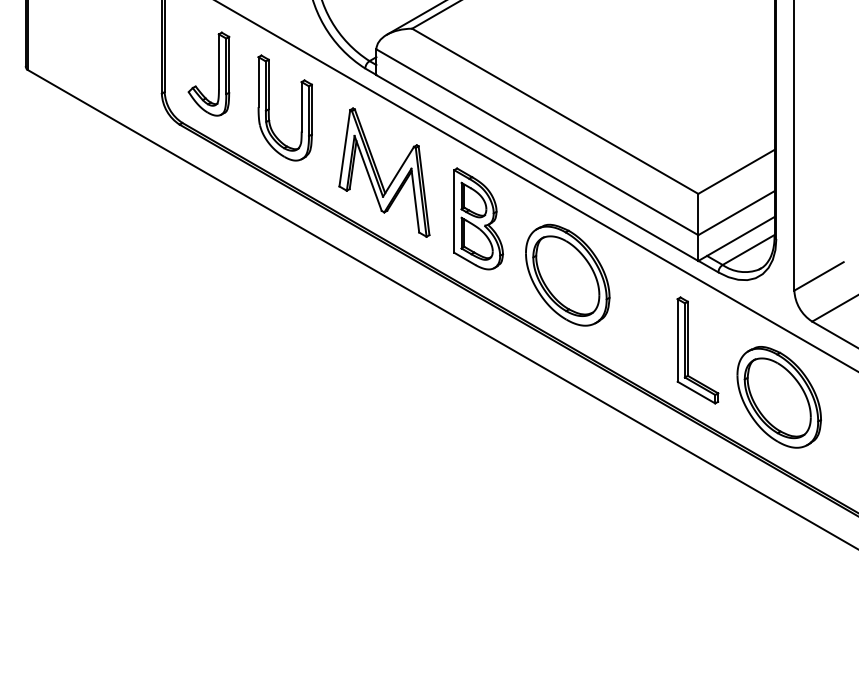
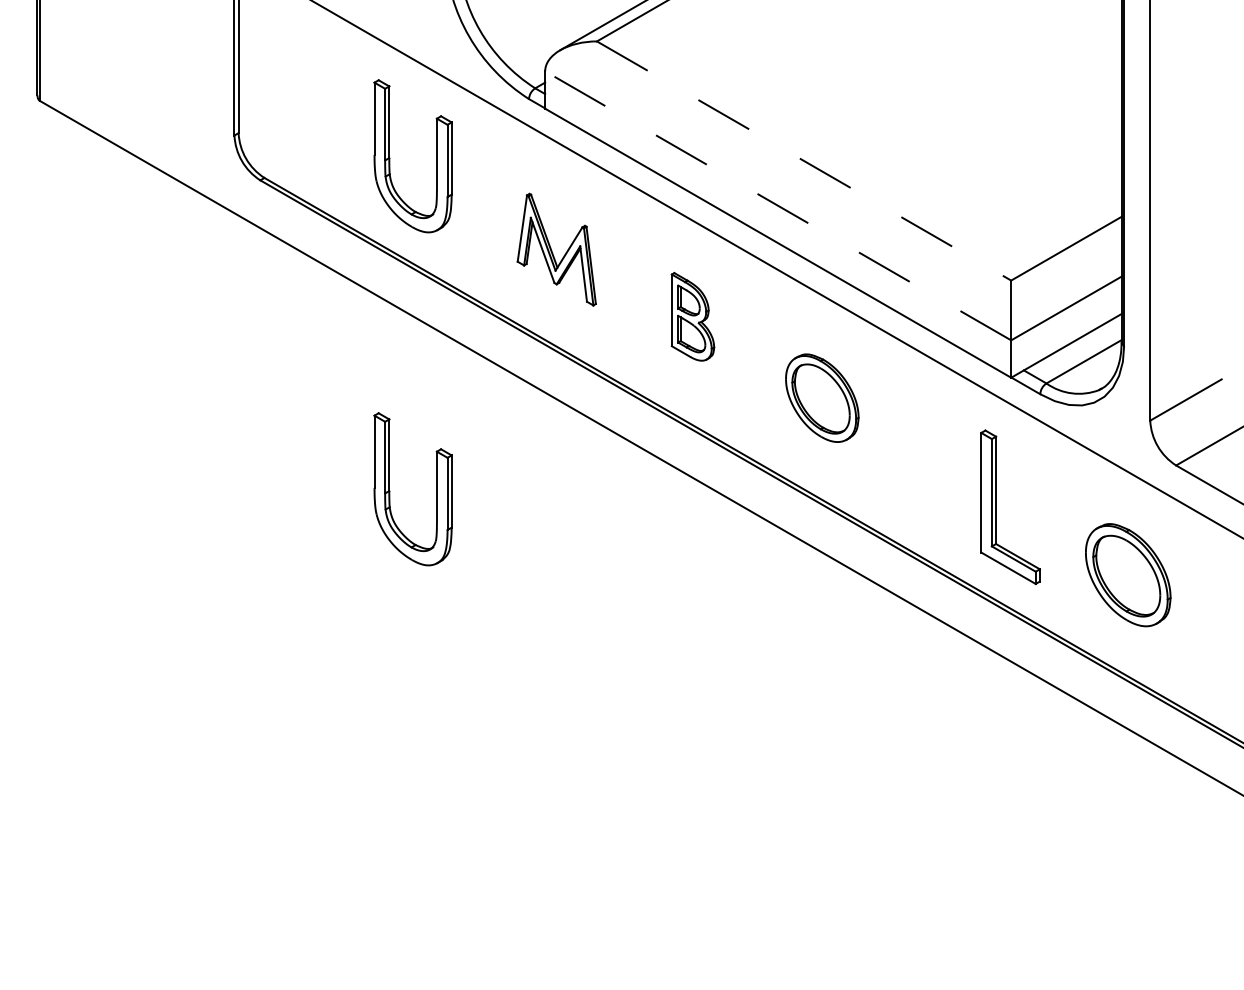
part: (218, 73) -> (316, 106), removed
line: (555, 111) -> (804, 161), solid -> dashed
line: (537, 142) -> (778, 206), solid -> dashed
part: (384, 172) -> (556, 249), size x0.6
part: (478, 218) -> (692, 316), size x0.6
part: (567, 274) -> (821, 397), size x0.6
part: (269, 337) -> (390, 488), added
part: (778, 397) -> (1127, 575), size x0.7

